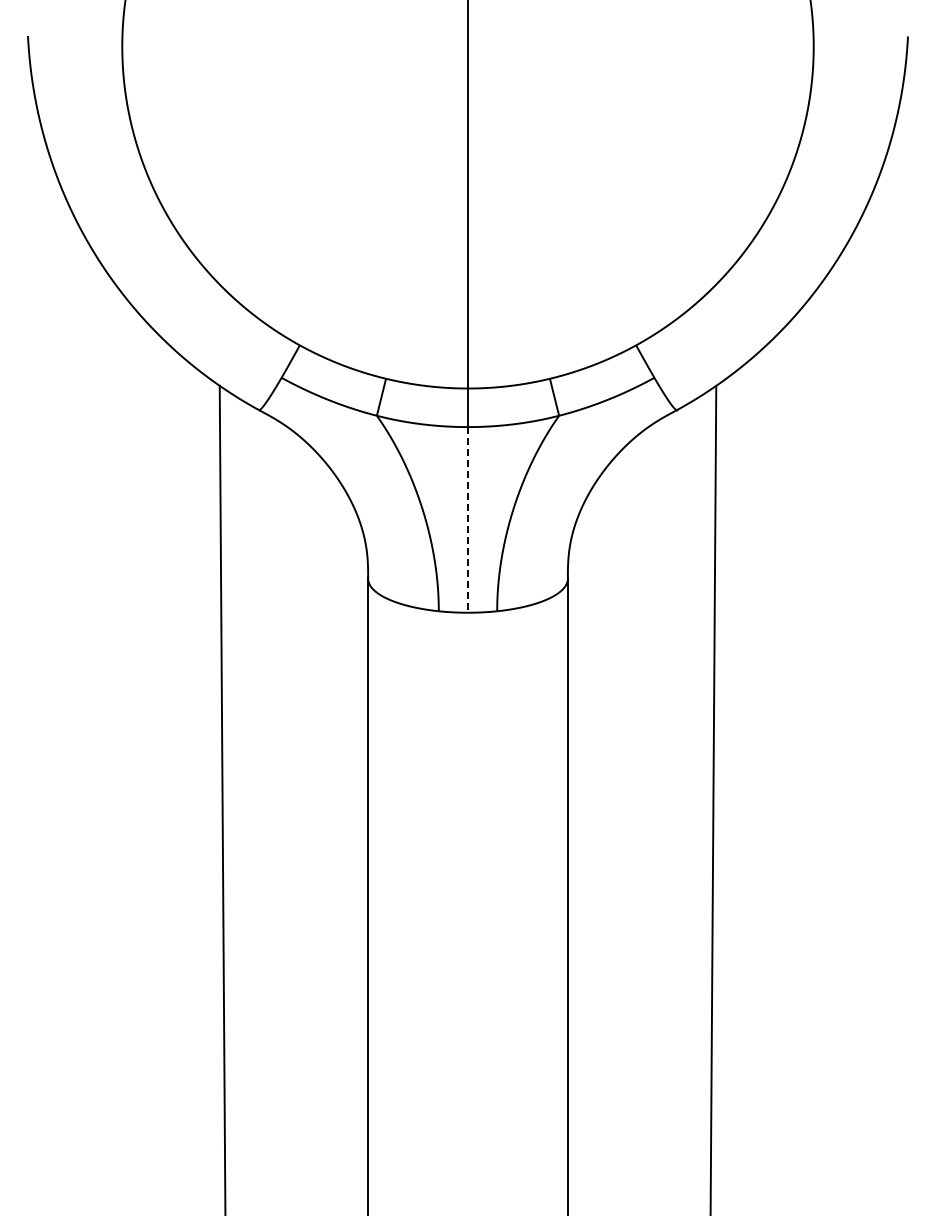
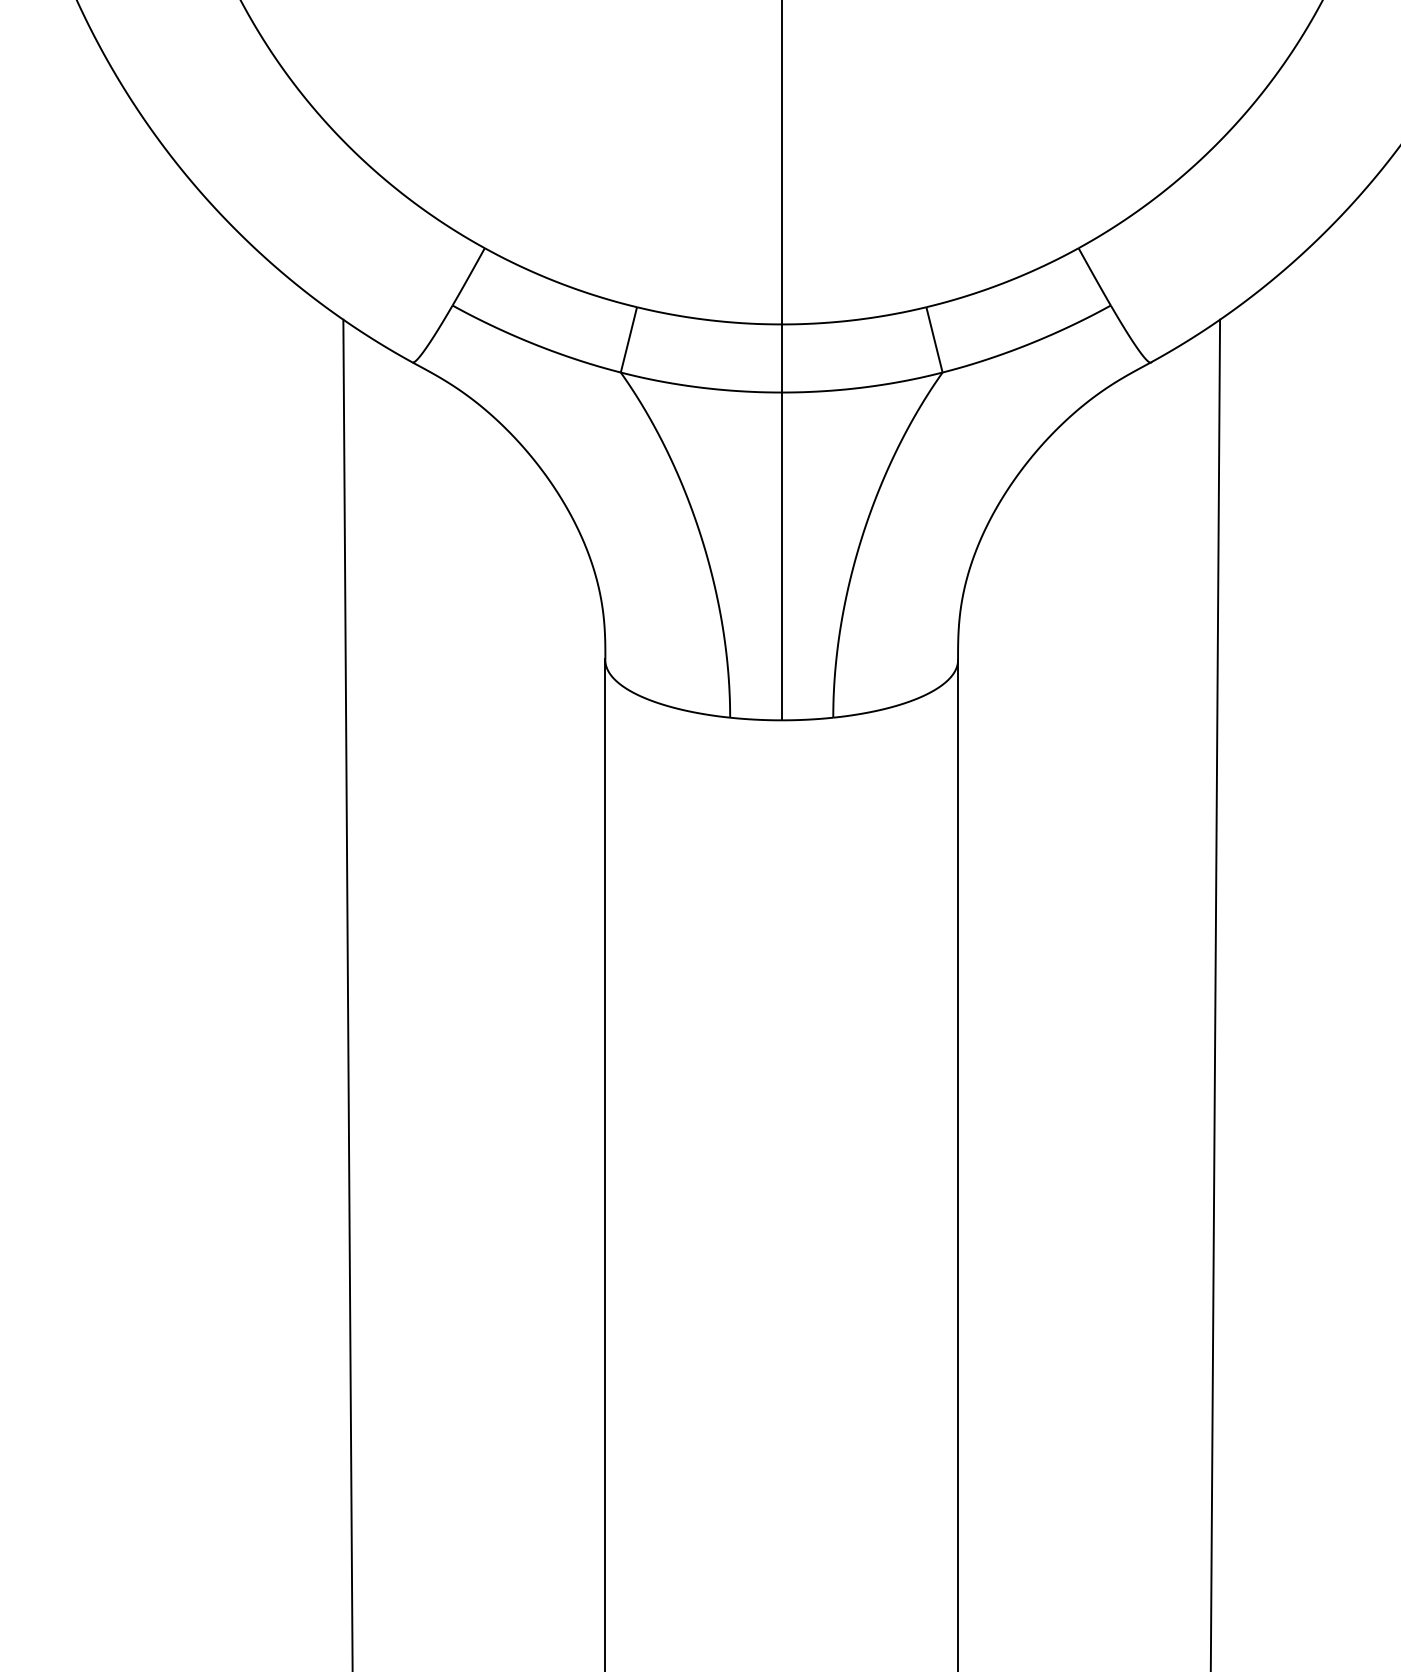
line: (468, 519) -> (782, 555), dashed -> solid

